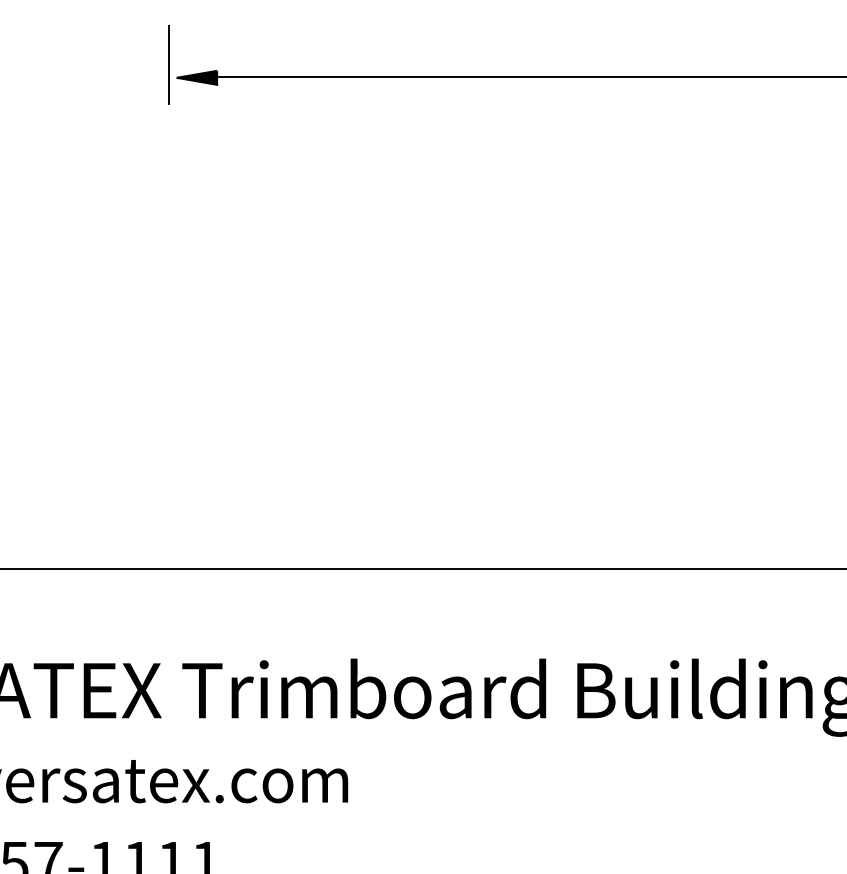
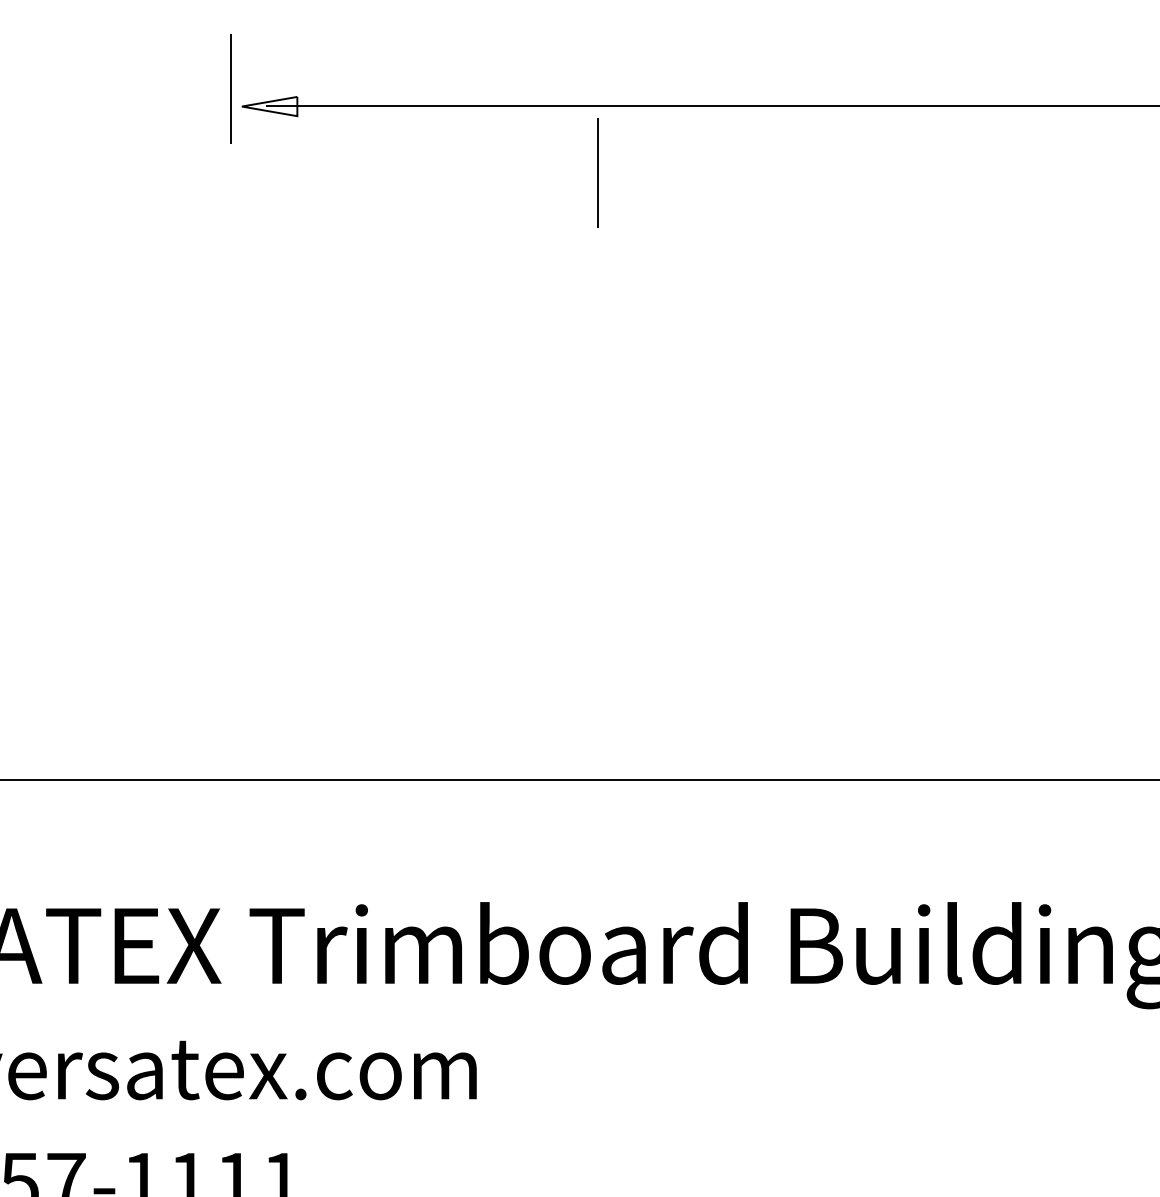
fill: (196, 77) -> (269, 106), removed
line: (436, 125) -> (597, 172), added

